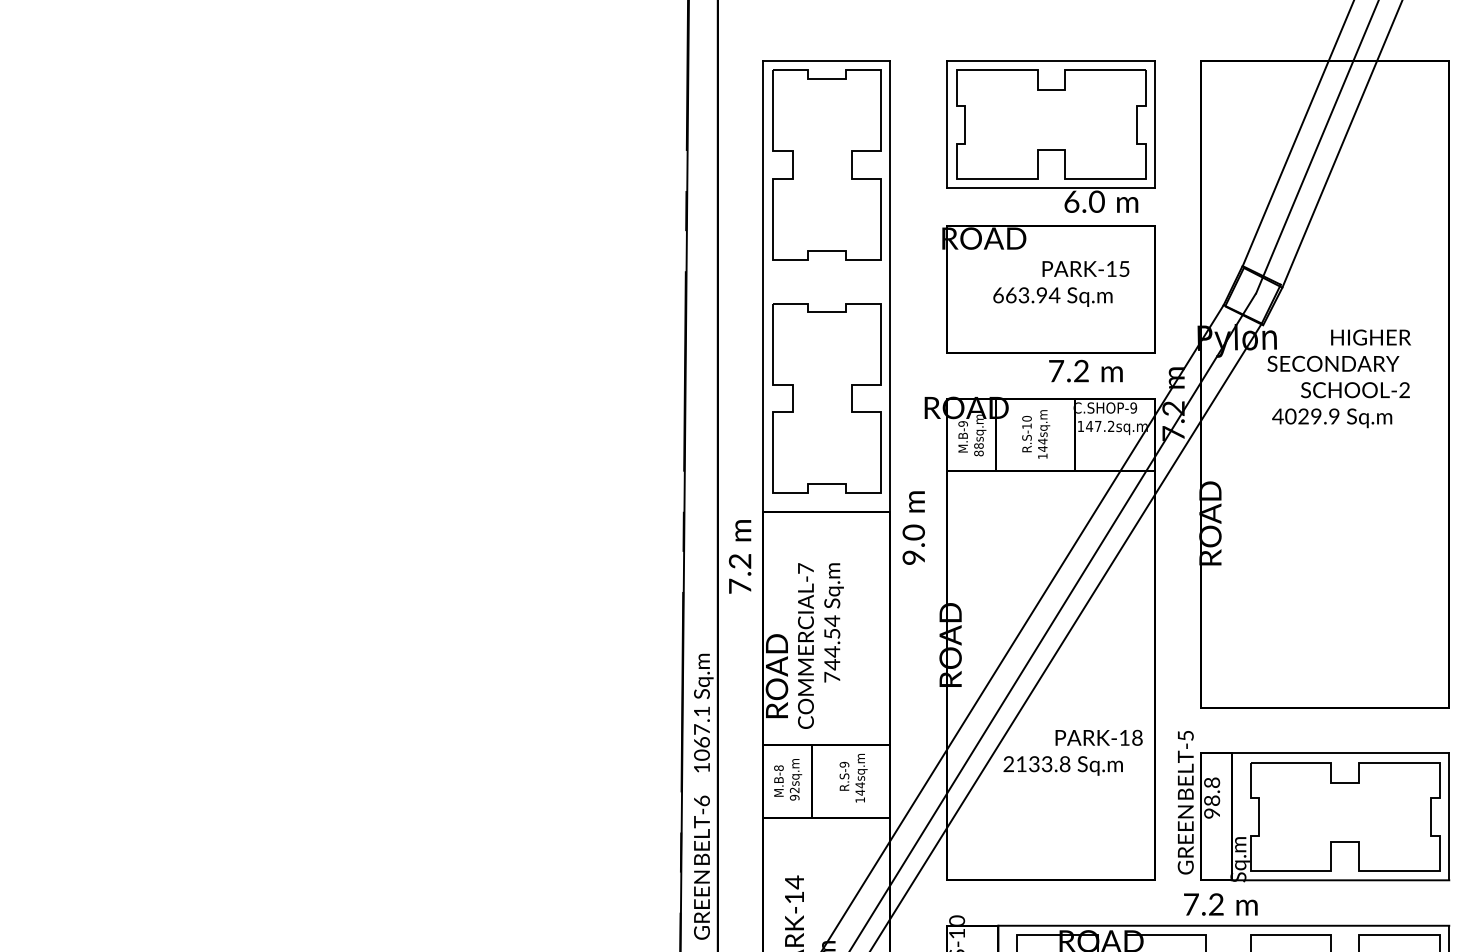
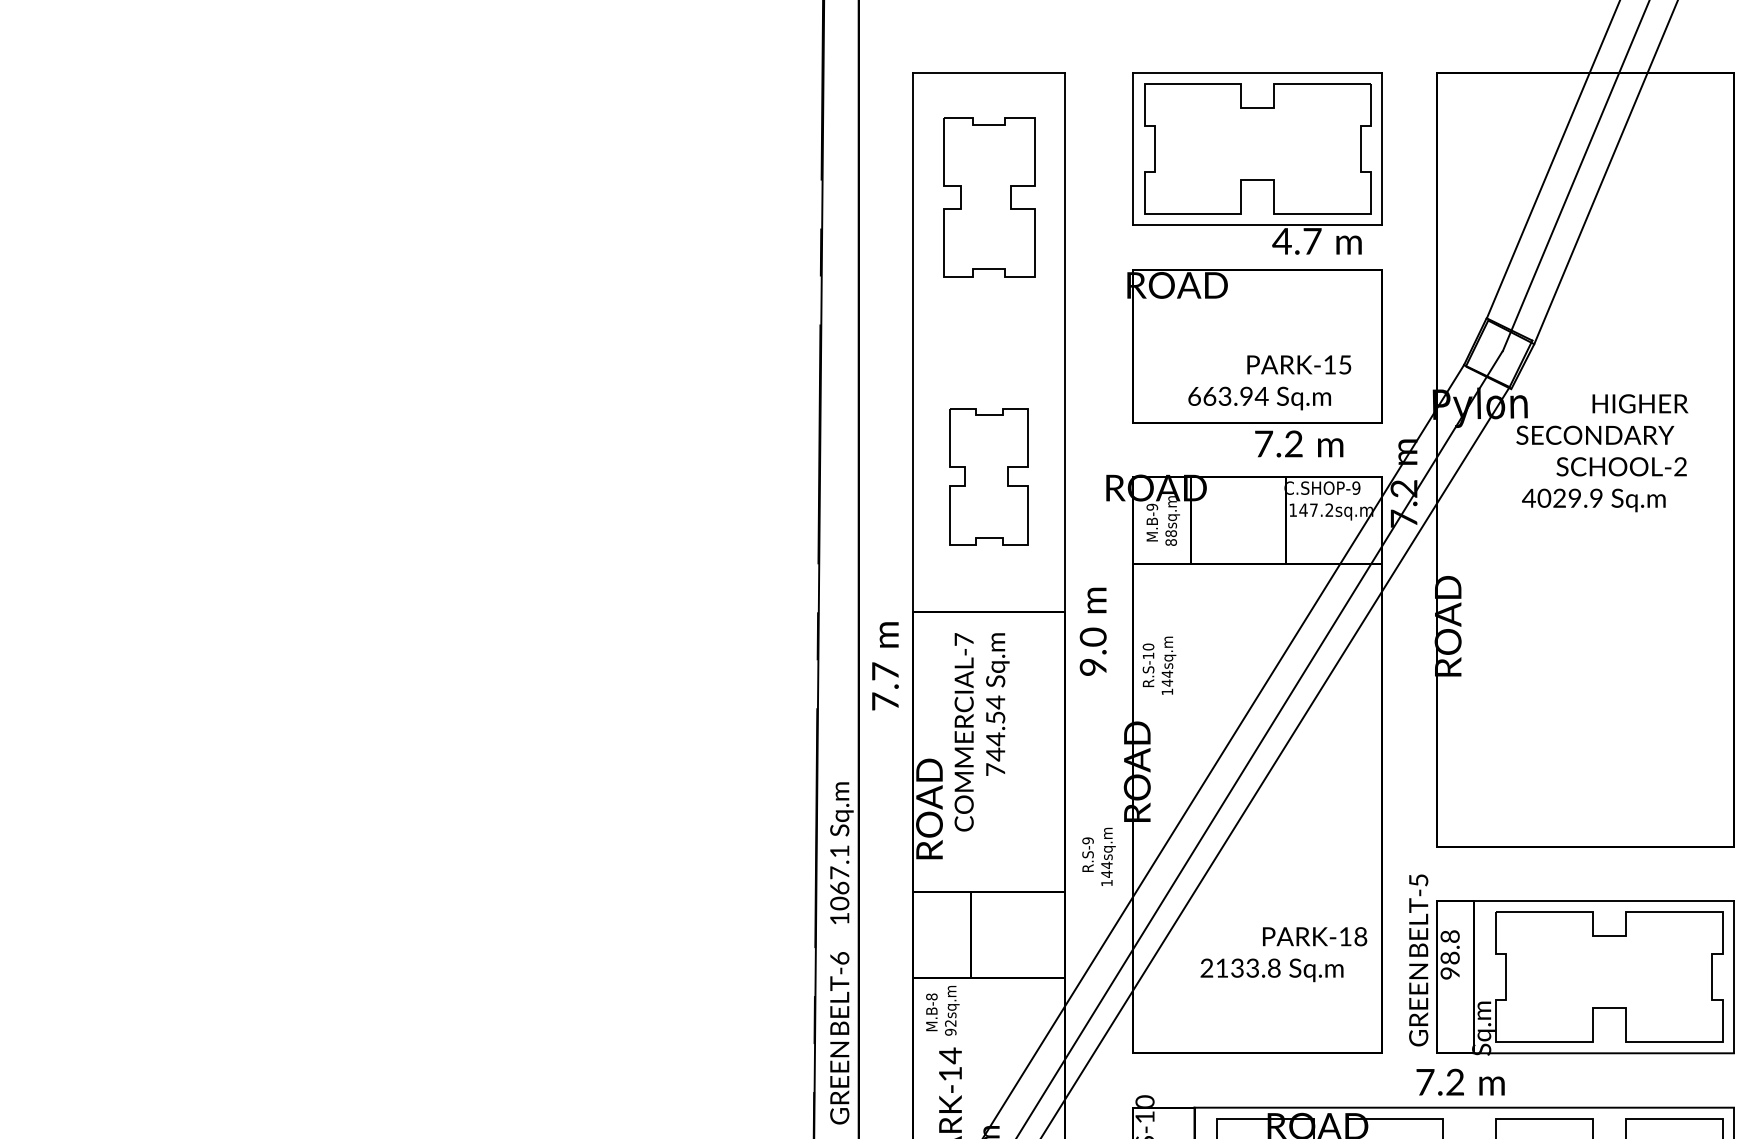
part: (826, 164) -> (988, 196), size x0.7
text: (1083, 201) -> (1296, 241), 6.0 -> 4.7
text: (1061, 283) -> (1269, 382), moved
part: (826, 398) -> (988, 476), size x0.6
text: (1036, 434) -> (1159, 665), moved
text: (739, 560) -> (884, 670), 7.2 -> 7.7
text: (820, 645) -> (981, 731), moved
text: (1072, 752) -> (1283, 954), moved
text: (853, 778) -> (1098, 857), moved
text: (788, 779) -> (943, 1010), moved

